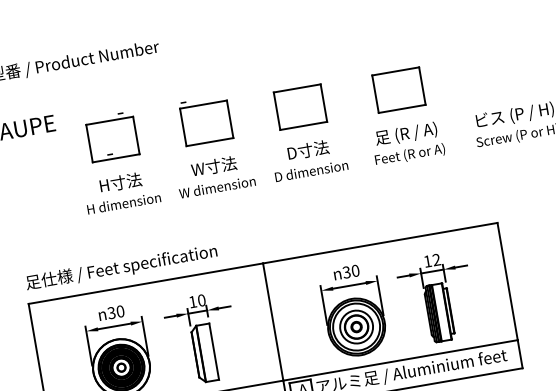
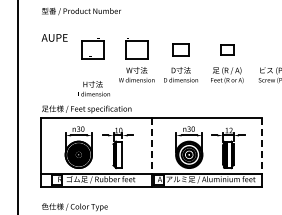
part: (397, 89) -> (226, 49), size x0.6
part: (299, 106) -> (180, 49), size x0.7
text: (123, 191) -> (93, 88), moved
line: (507, 282) -> (261, 146), solid -> dashed
line: (273, 323) -> (151, 146), solid -> dashed

